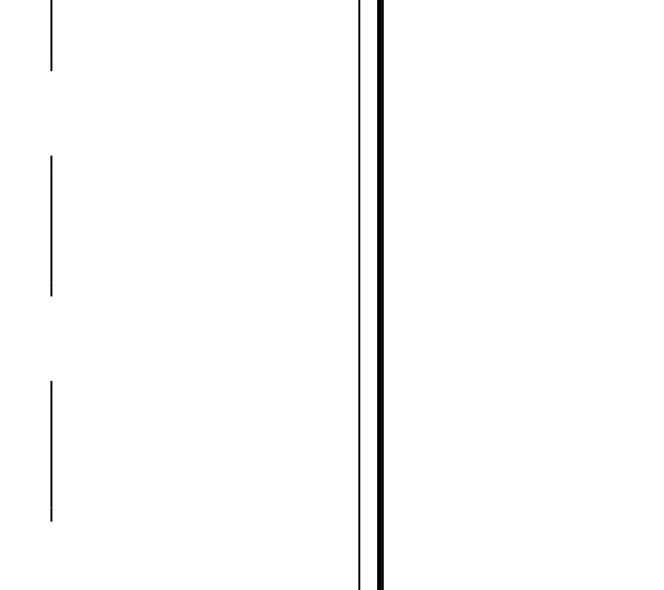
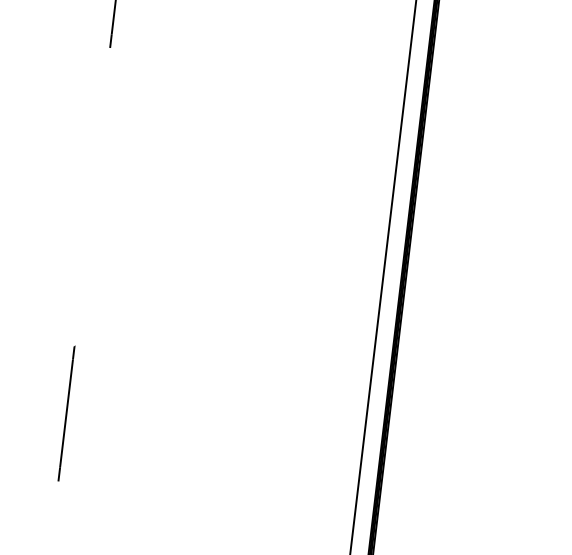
line: (51, 225) -> (92, 196), removed

